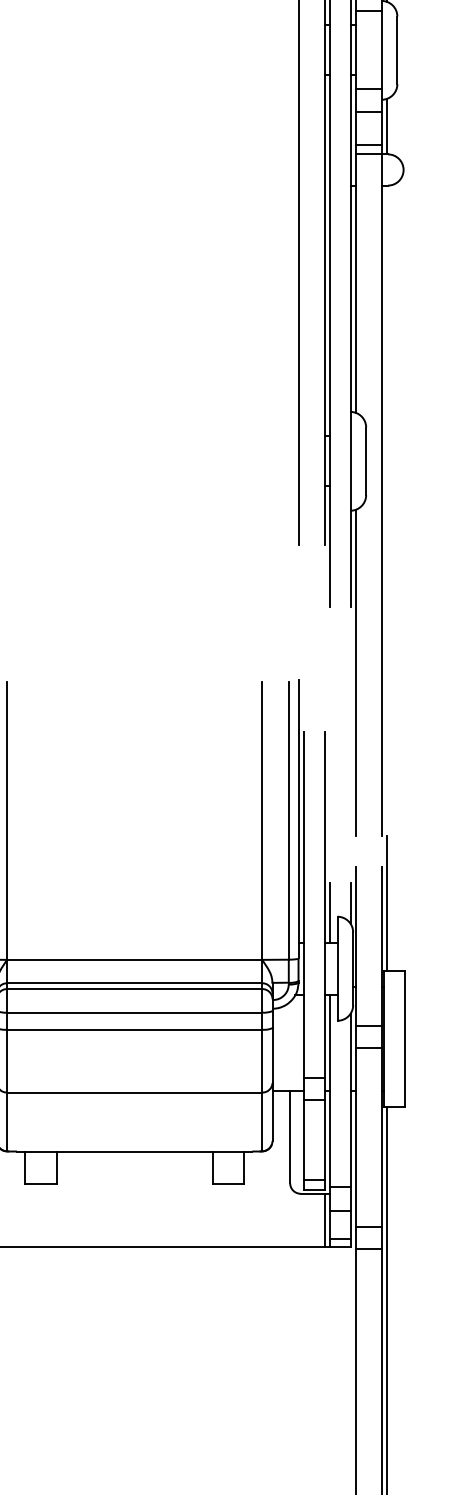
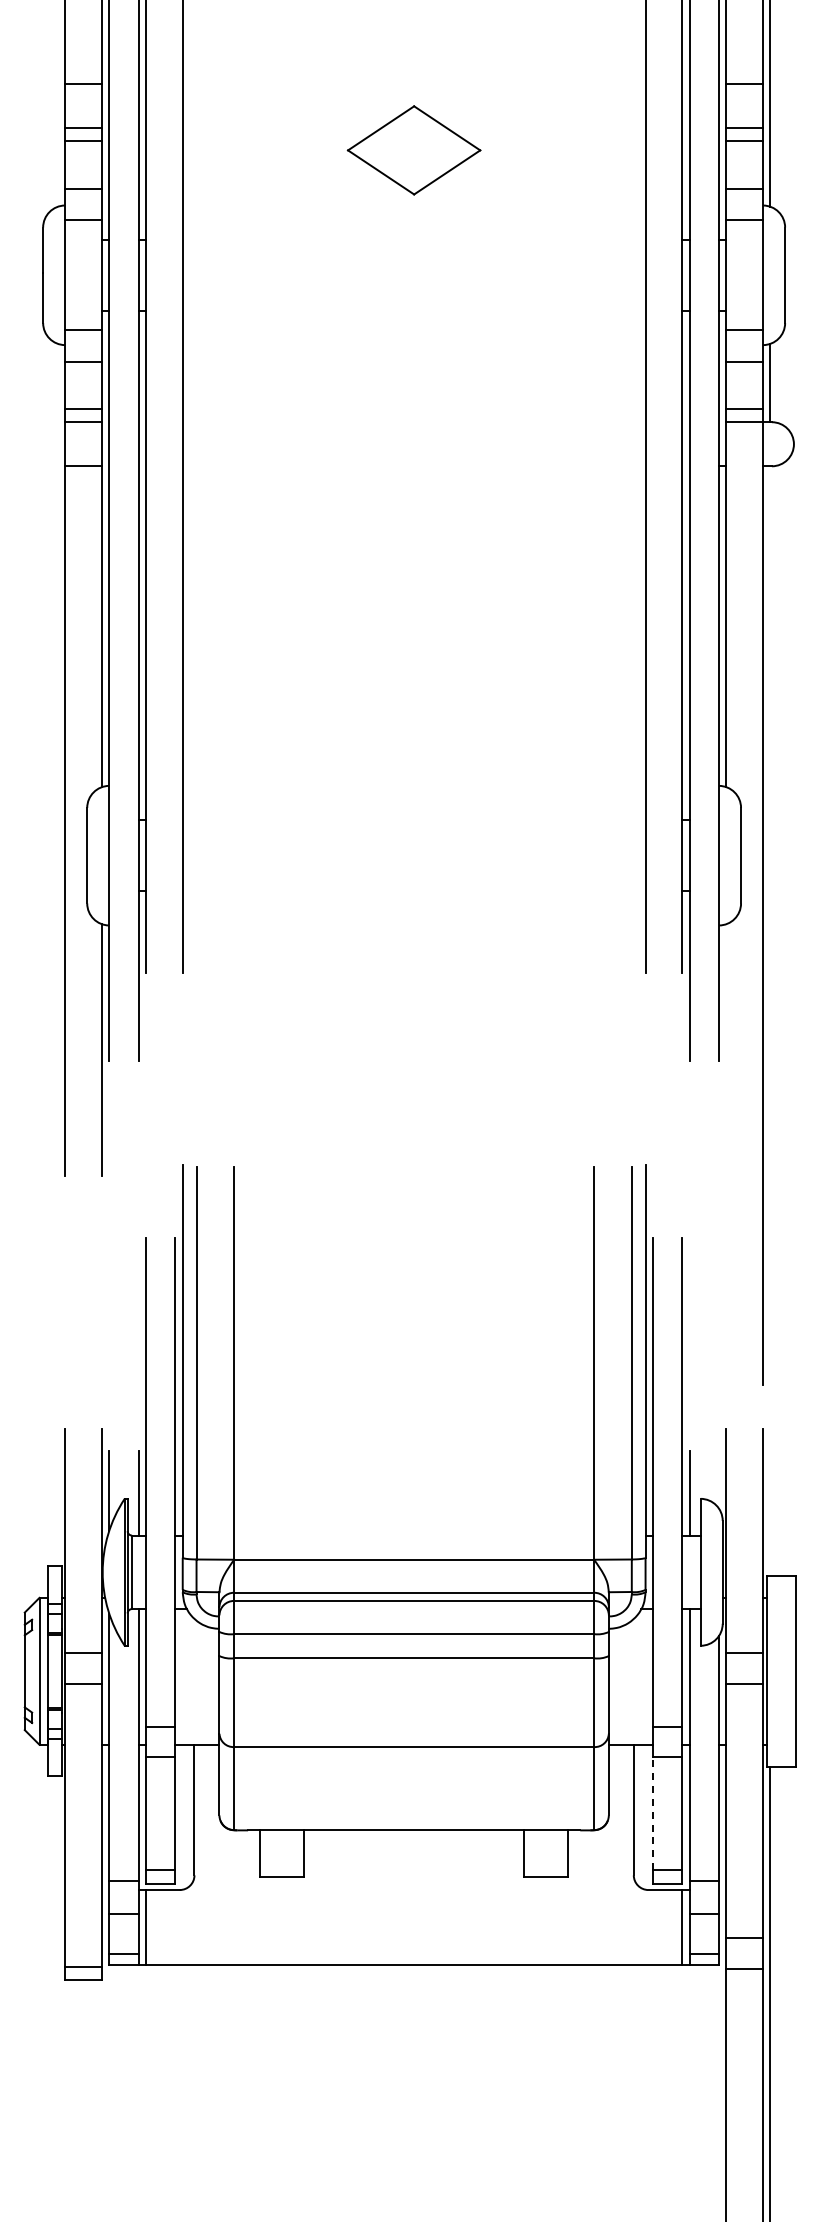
line: (355, 672) -> (726, 1154), removed
line: (350, 903) -> (719, 1479), removed
line: (386, 903) -> (770, 1479), removed
line: (303, 1139) -> (652, 1813), solid -> dashed

